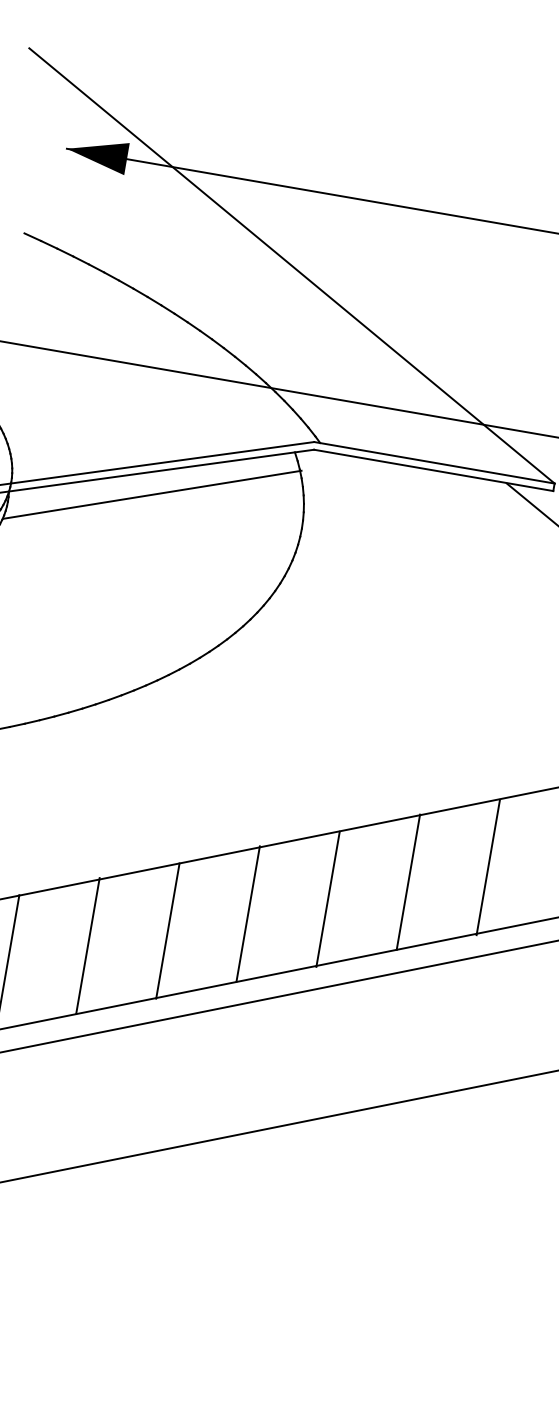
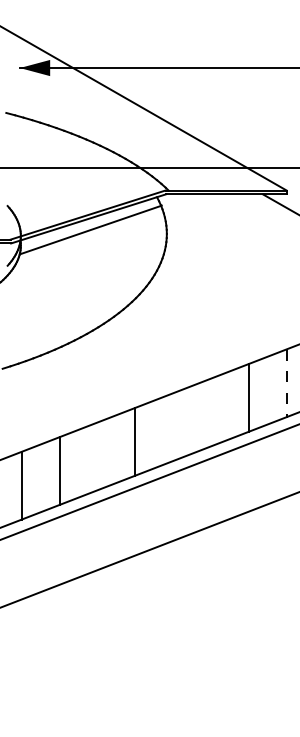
line: (487, 868) -> (286, 384), solid -> dashed
line: (327, 898) -> (210, 412), removed
line: (249, 913) -> (173, 426), removed
line: (88, 945) -> (97, 455), removed

